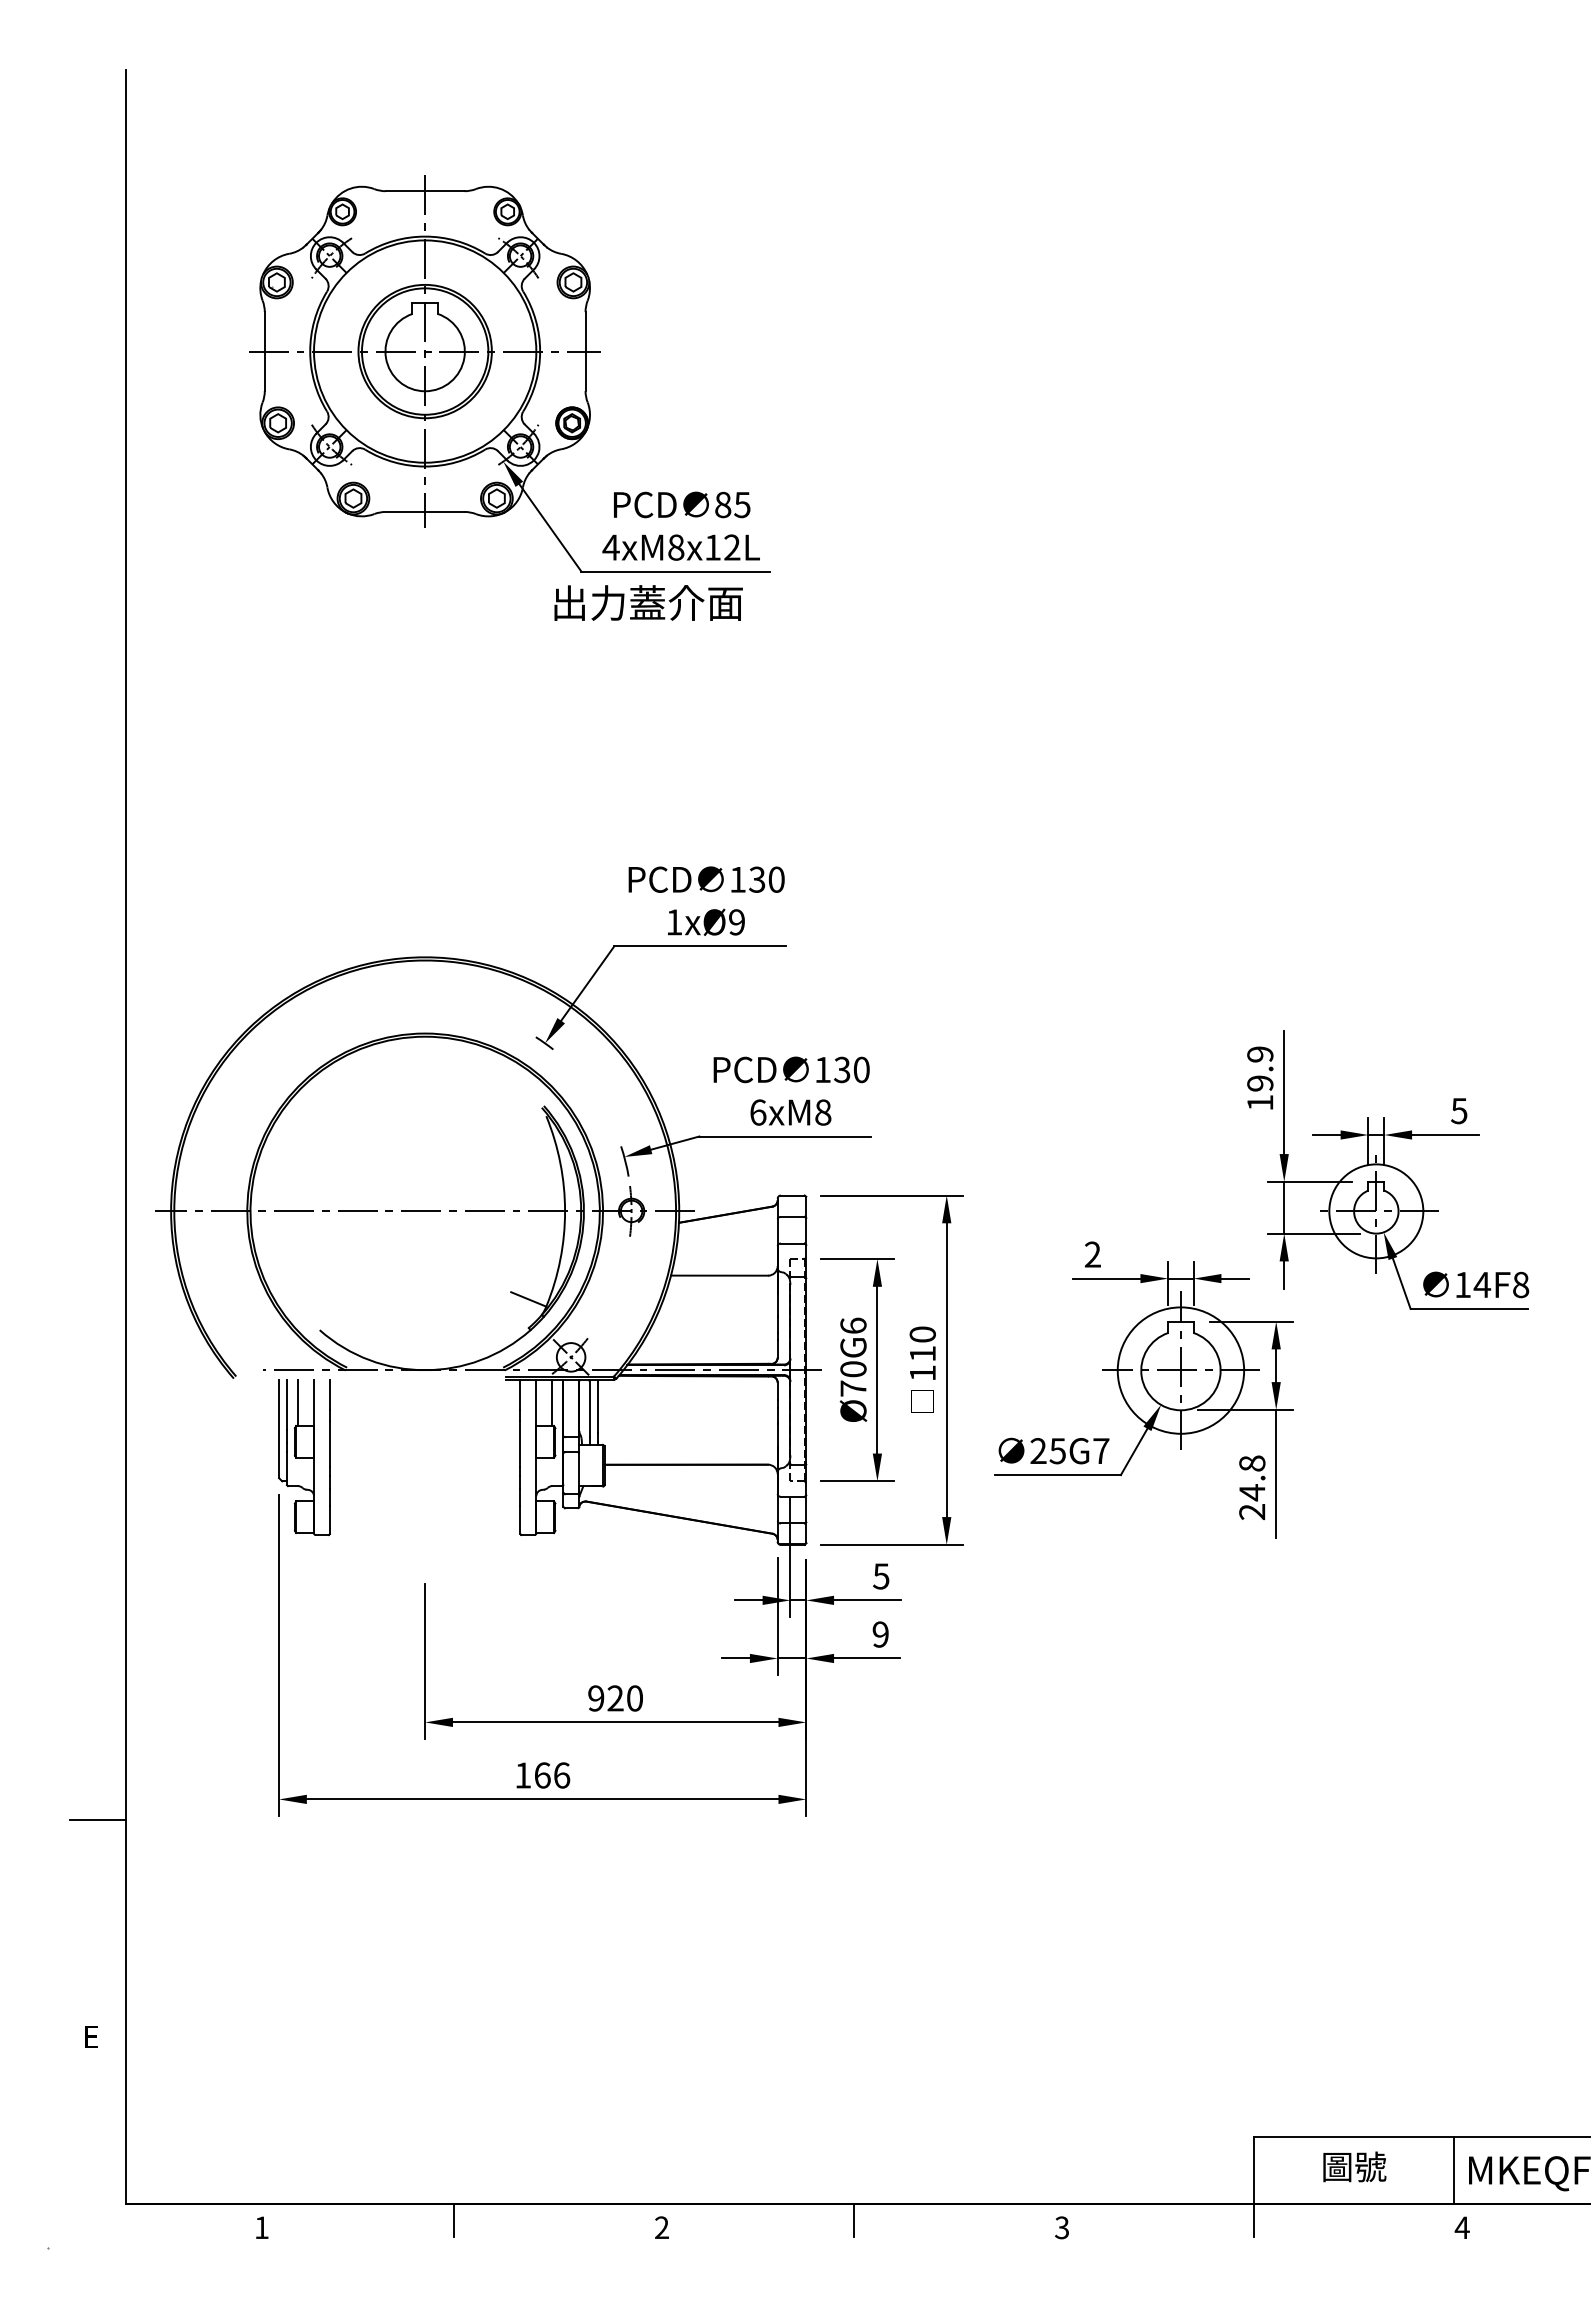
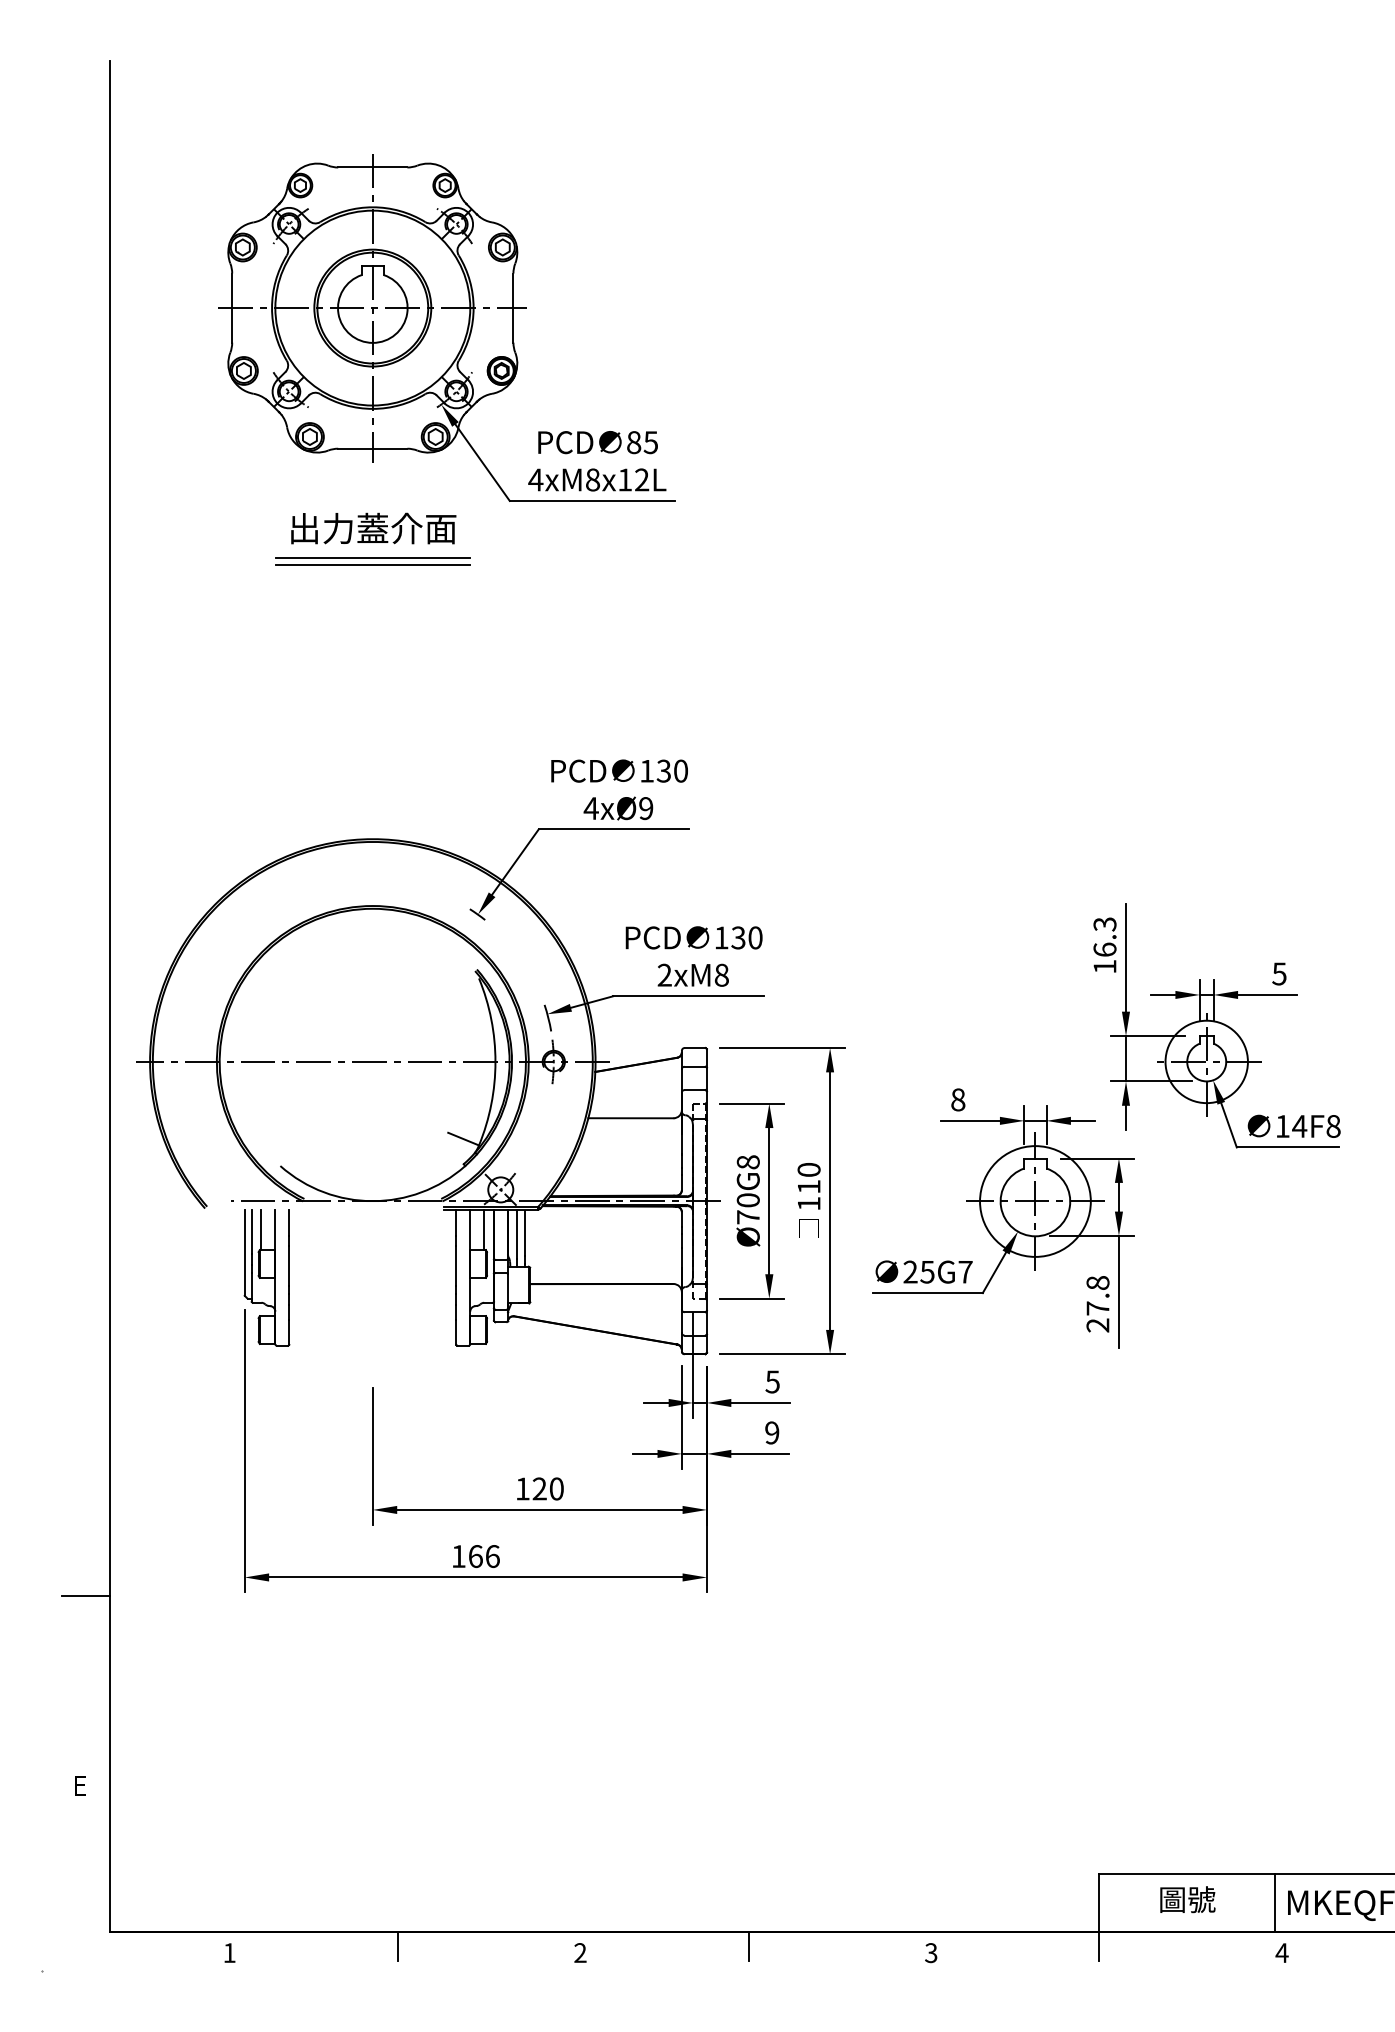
text: (648, 602) -> (373, 528), moved
line: (424, 636) -> (372, 557), added
line: (424, 644) -> (372, 564), added
text: (673, 922) -> (590, 808), 1xØ9 -> 4xØ9
text: (1259, 1068) -> (1104, 936), 19.9 -> 16.3
text: (757, 1111) -> (664, 974), 6xM8 -> 2xM8
text: (1093, 1254) -> (958, 1099), 2 -> 8
text: (852, 1326) -> (747, 1162), Ø70G6 -> Ø70G8
text: (1251, 1492) -> (1097, 1308), 24.8 -> 27.8
text: (595, 1697) -> (522, 1488), 920 -> 120

